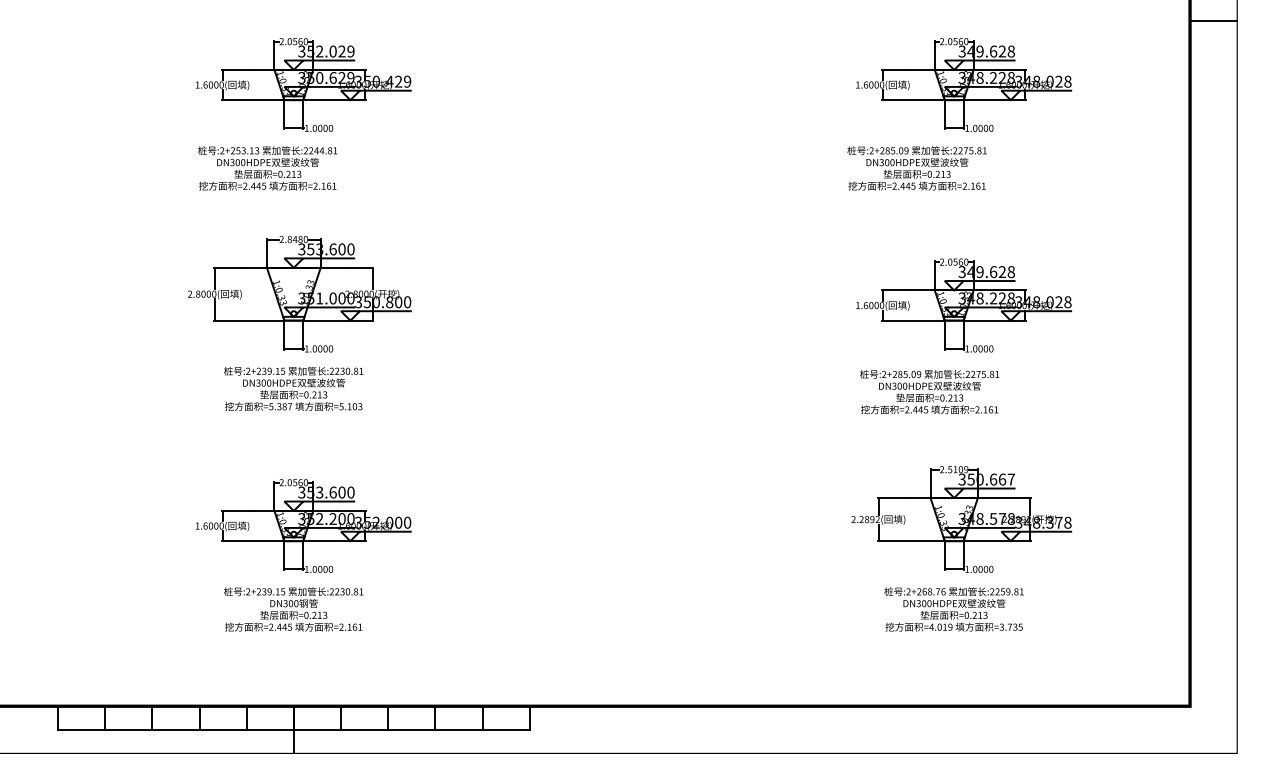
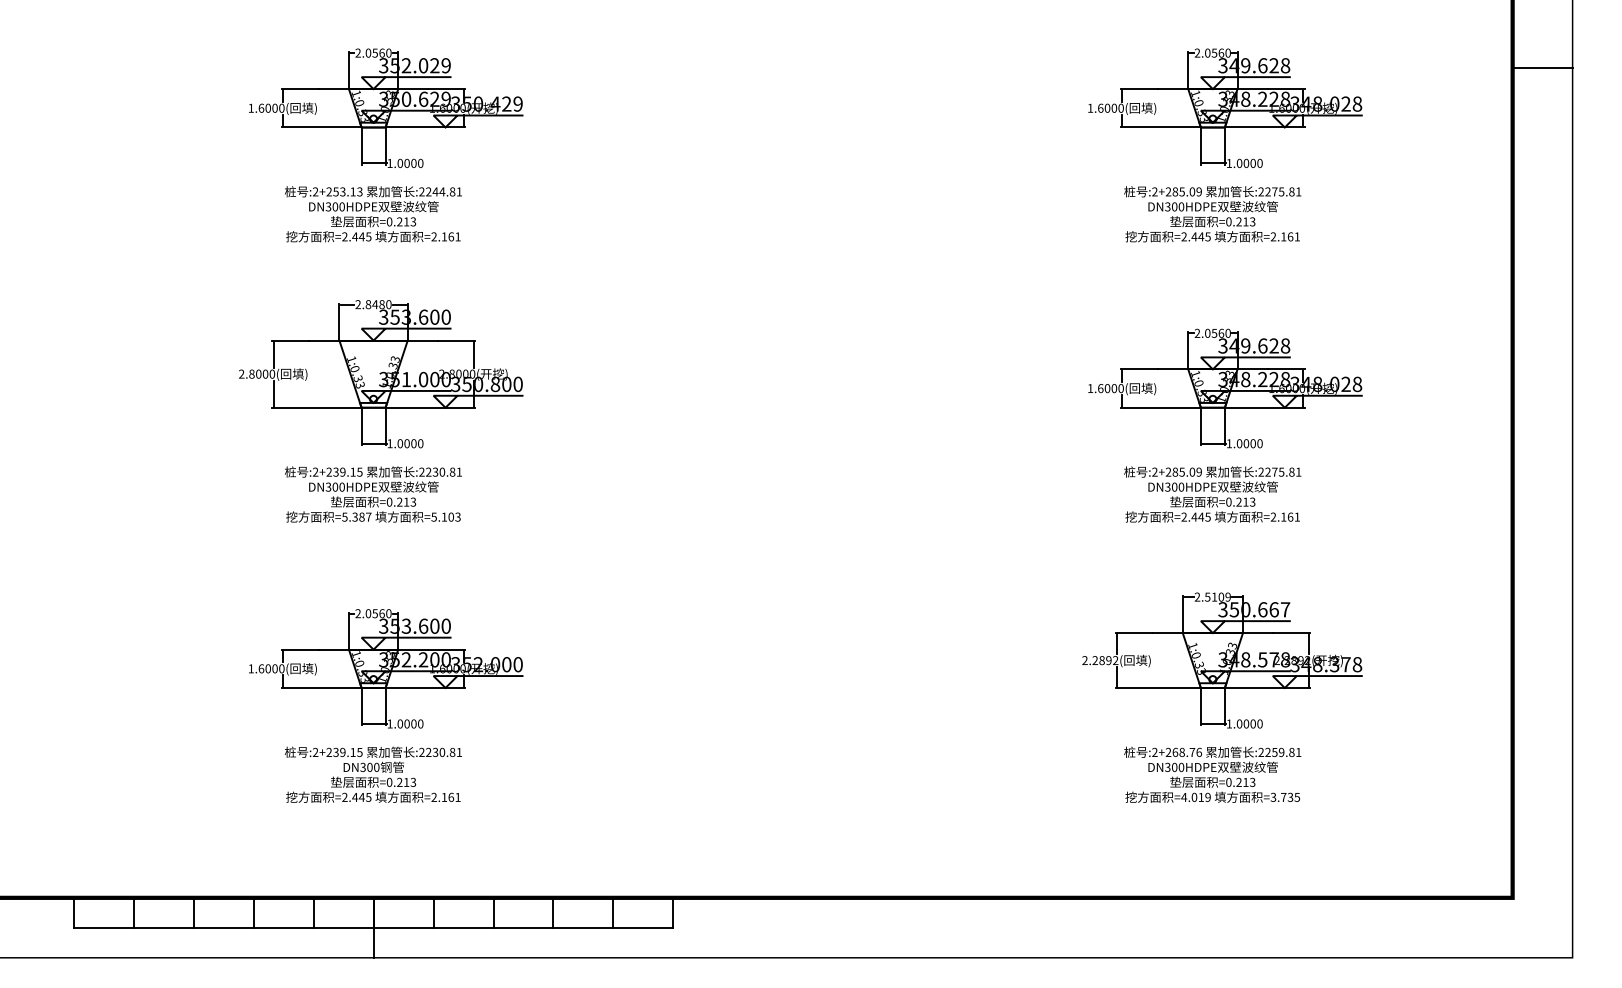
line: (1213, 21) -> (1542, 67), moved
text: (267, 168) -> (373, 214), moved
text: (916, 168) -> (1212, 214), moved
text: (929, 392) -> (1212, 494), moved

